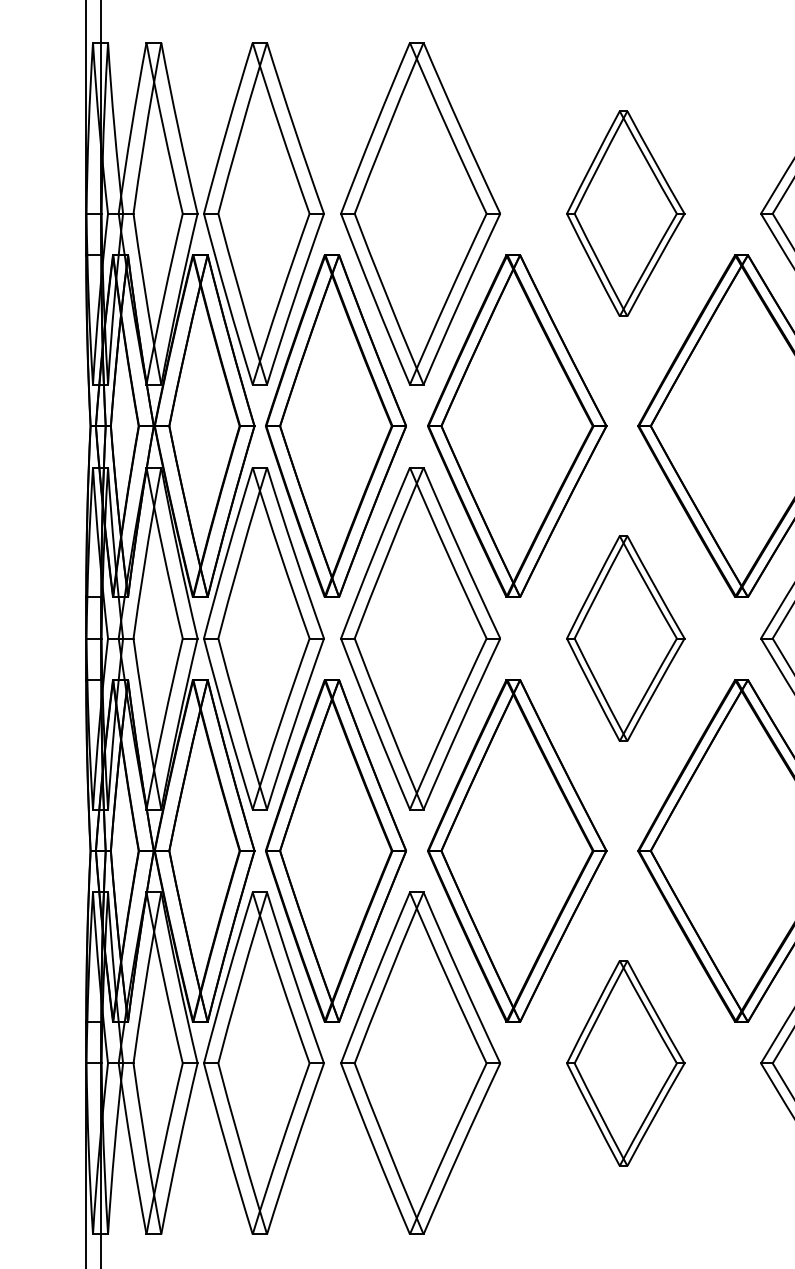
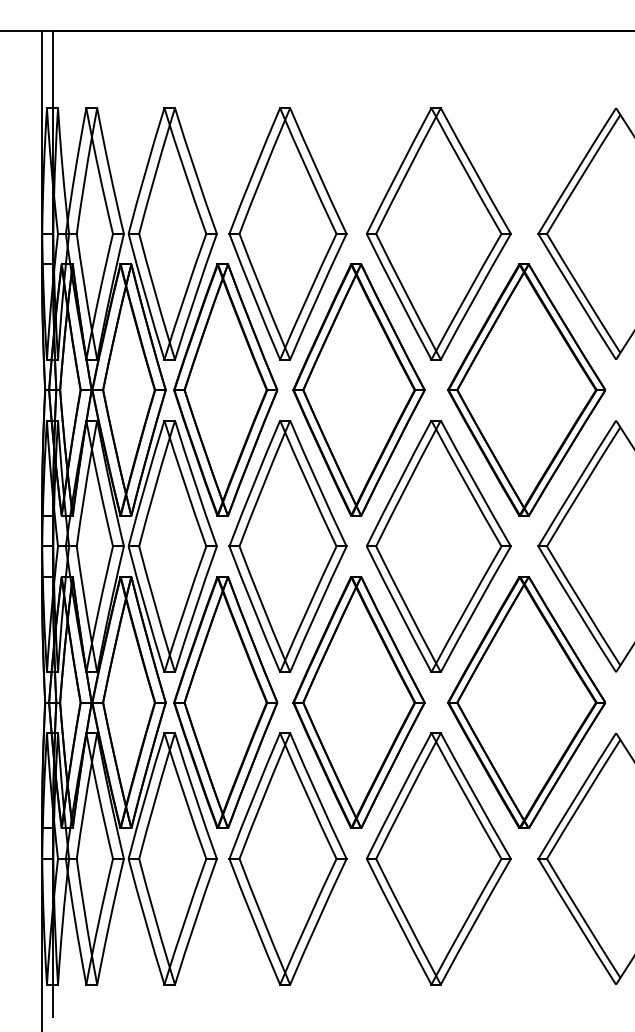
part: (625, 213) -> (438, 233), size x1.67
part: (625, 638) -> (438, 546), size x1.67
part: (625, 1062) -> (438, 858), size x1.67

